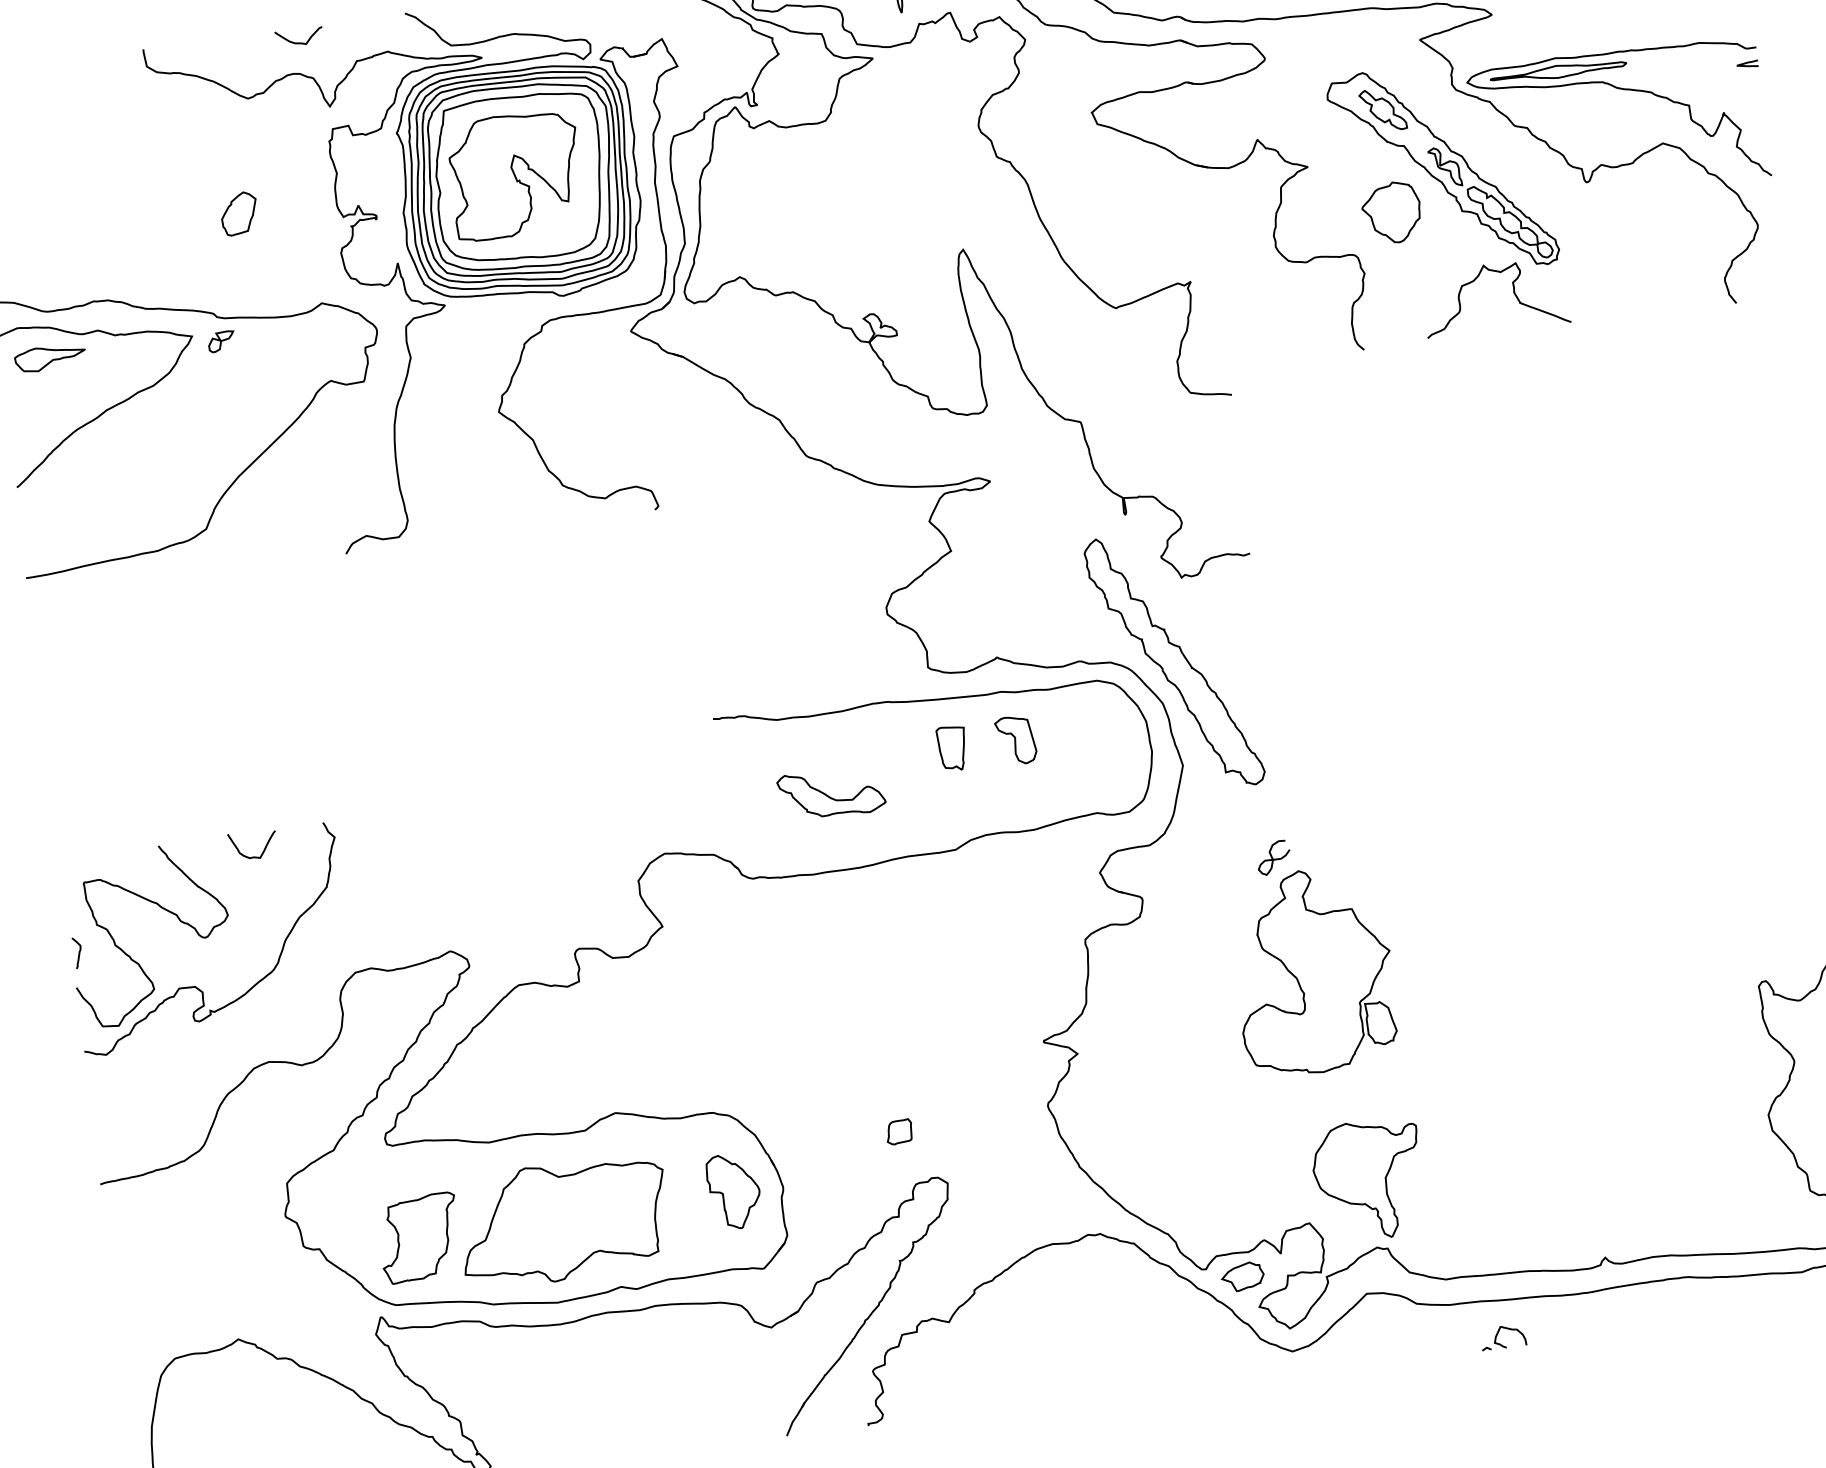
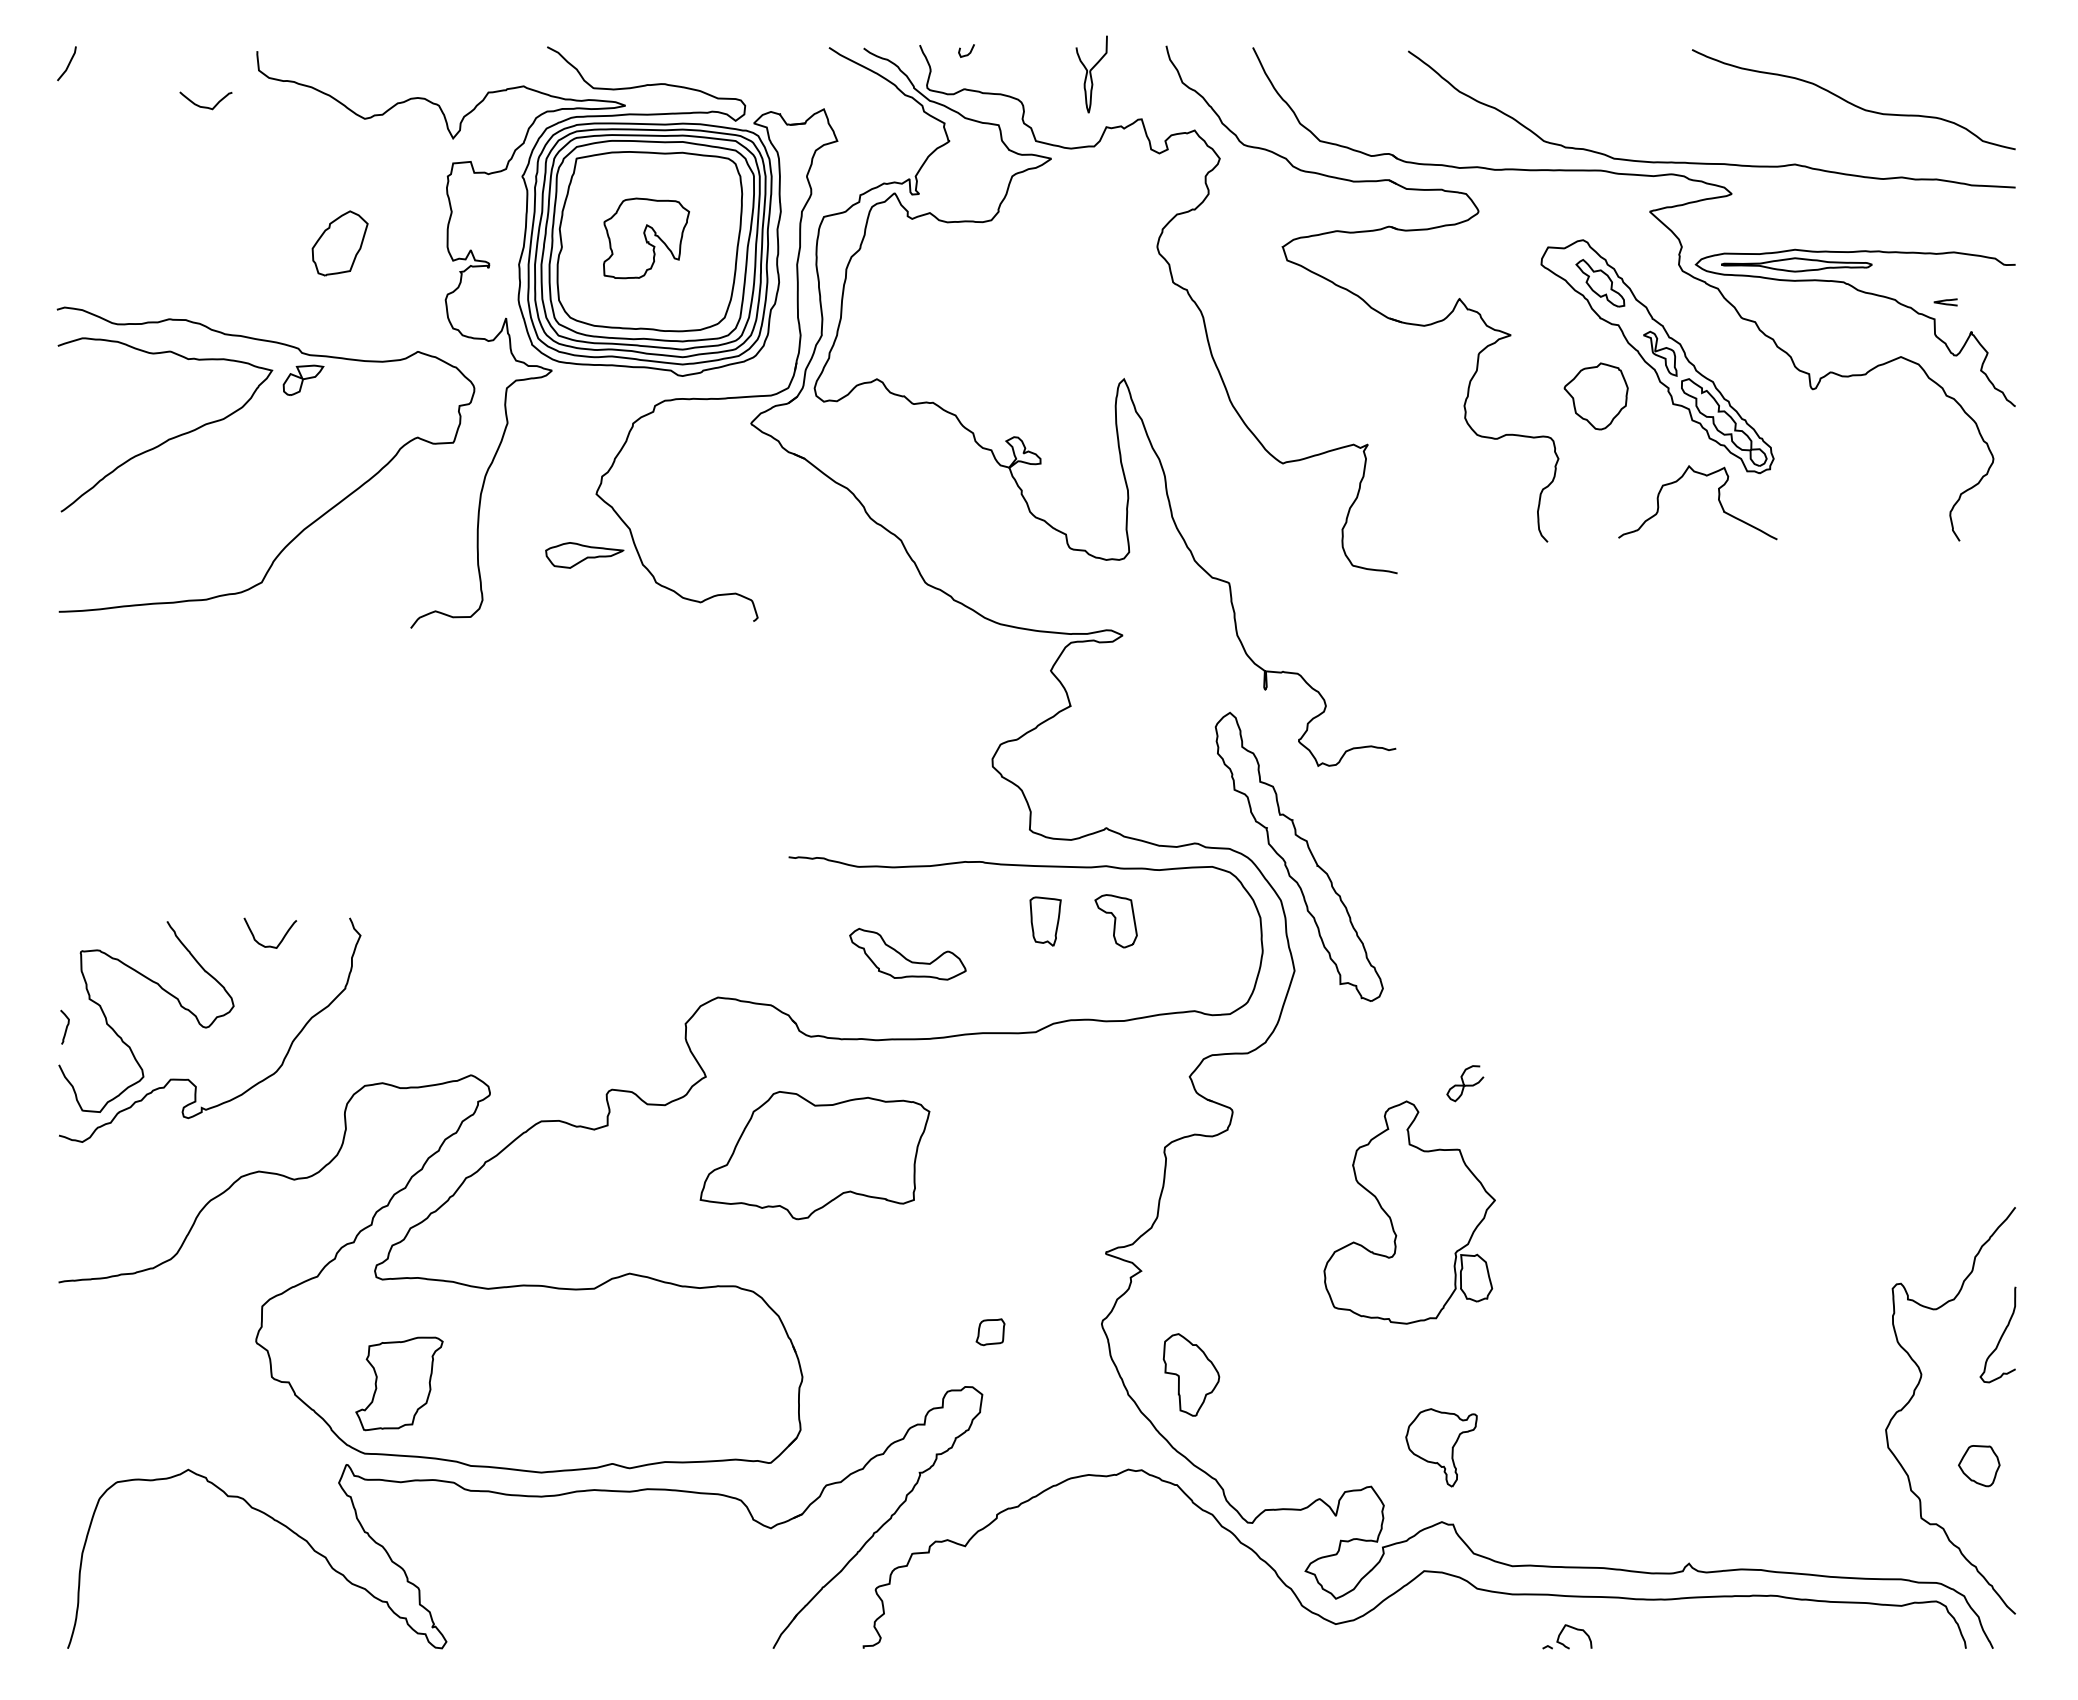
curve: (299, 42) -> (205, 106), moved
curve: (1747, 63) -> (1945, 301), moved
part: (515, 175) -> (646, 238), size x0.6
part: (238, 213) -> (339, 242), size x1.4
part: (221, 341) -> (303, 379), size x1.4
part: (50, 358) -> (584, 555), moved
curve: (1273, 857) -> (1464, 1083), moved
part: (899, 1132) -> (990, 1332), moved
part: (1368, 1180) -> (1441, 1447), size x0.6
part: (734, 1191) -> (1191, 1374), moved
part: (563, 1222) -> (814, 1155), moved
part: (1242, 1276) -> (1291, 1535), removed

